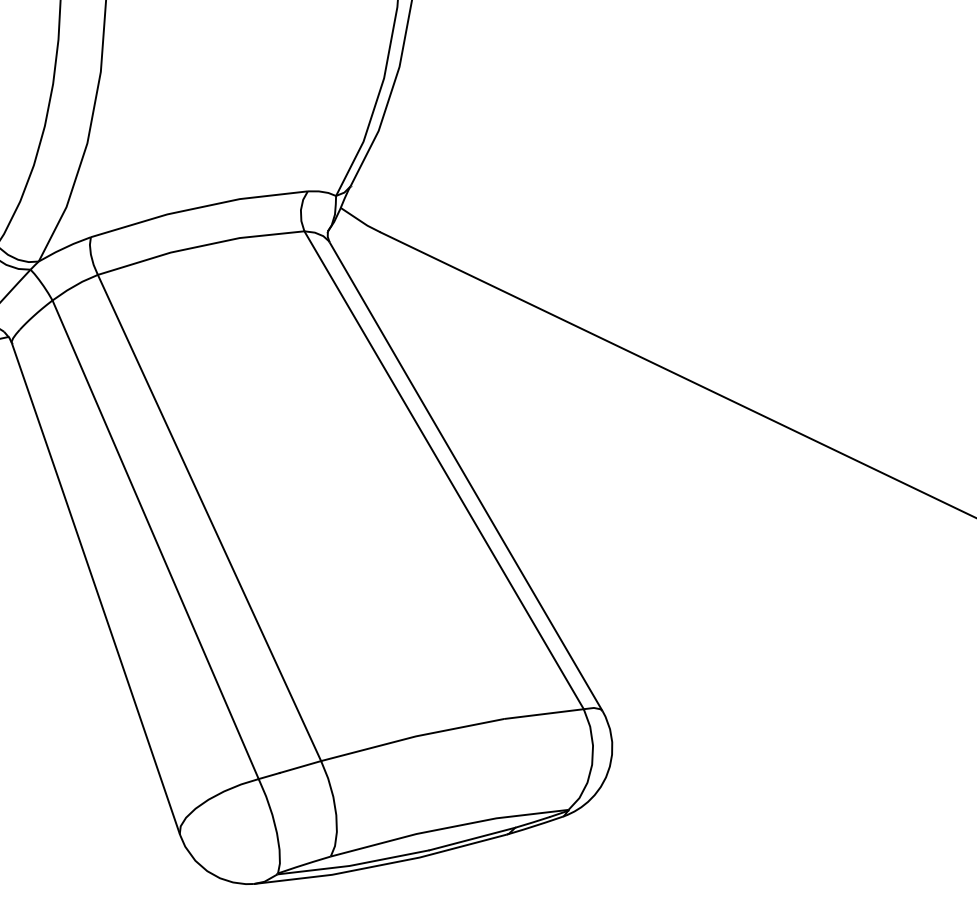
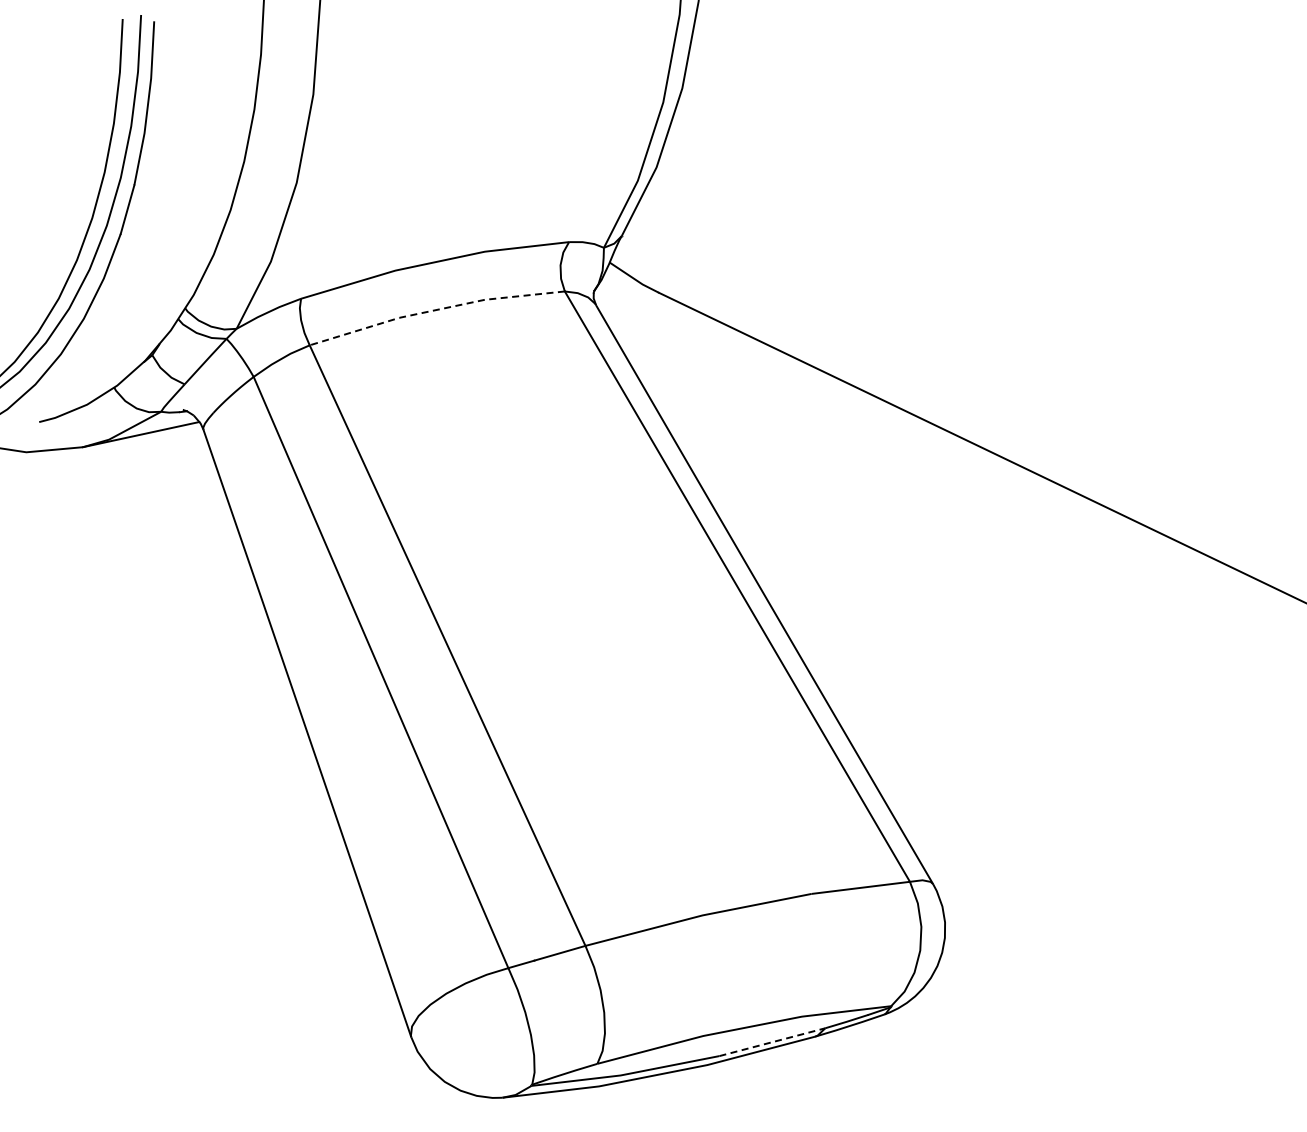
line: (199, 246) -> (435, 310), solid -> dashed
line: (472, 839) -> (772, 1042), solid -> dashed

